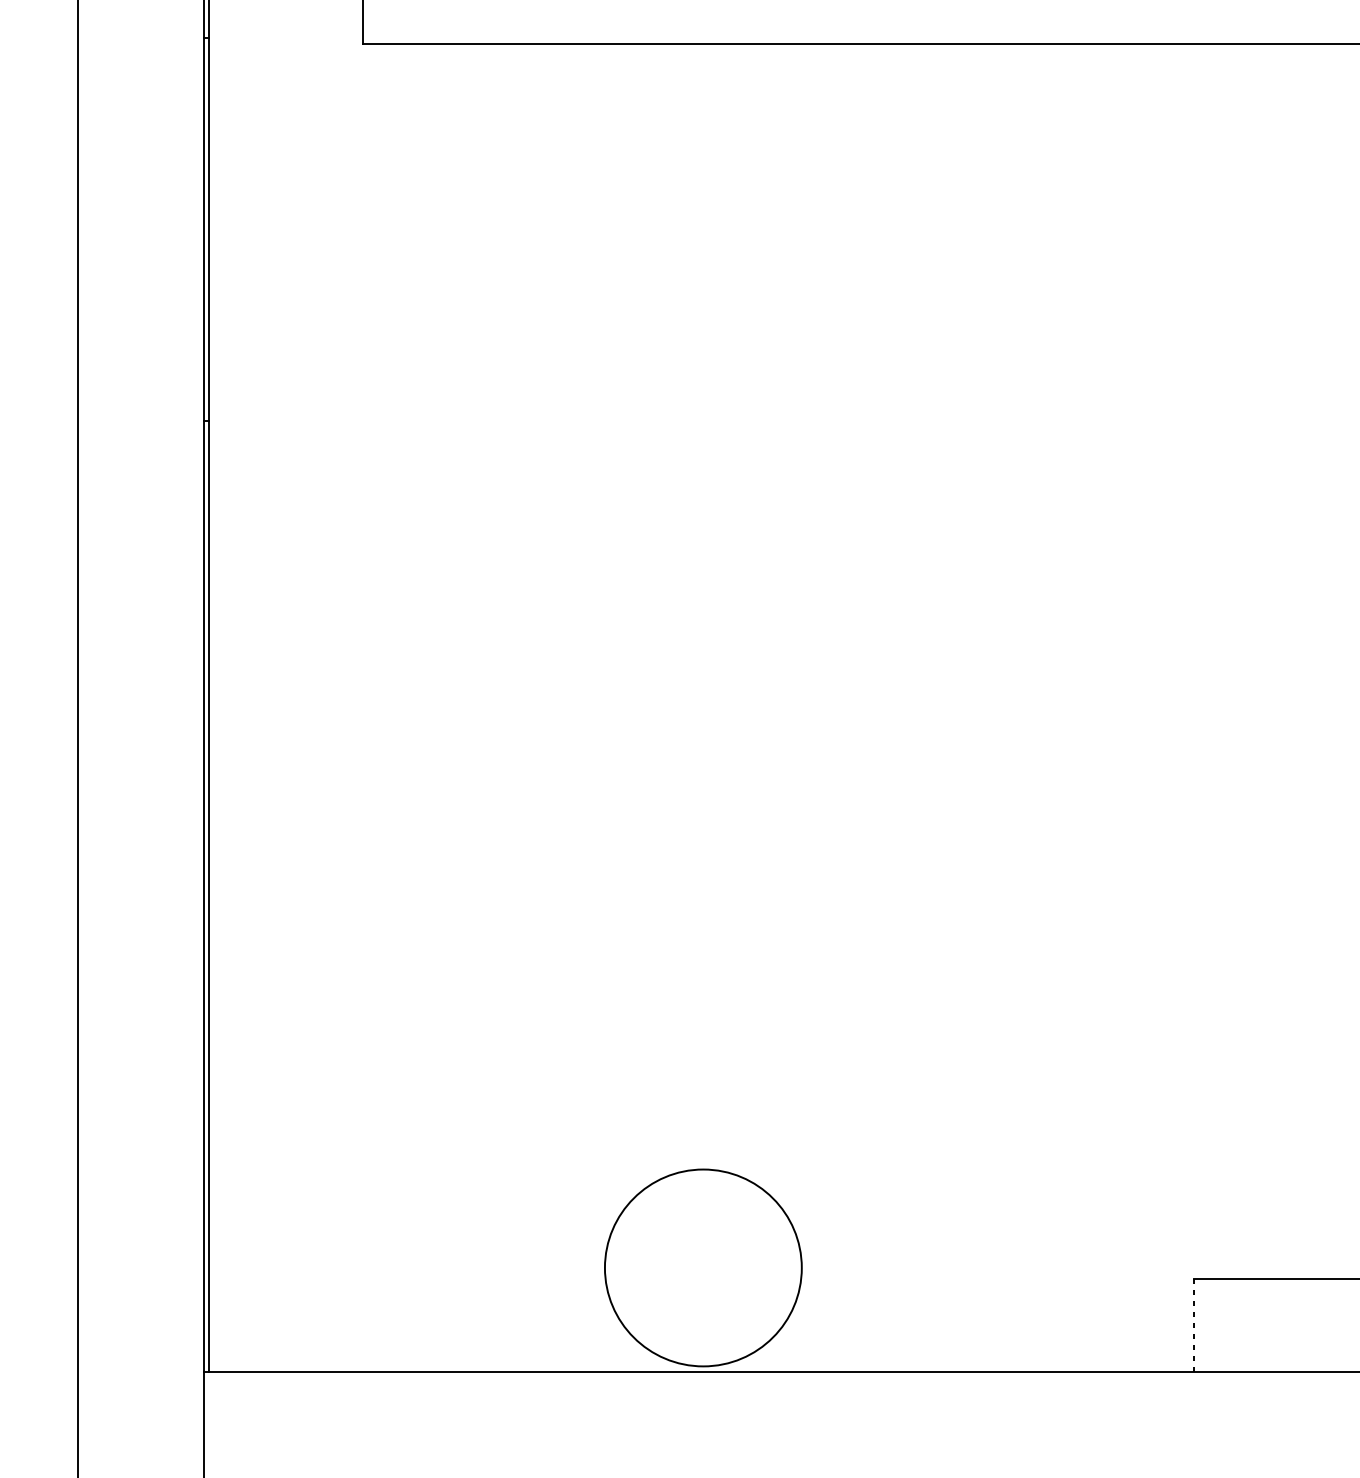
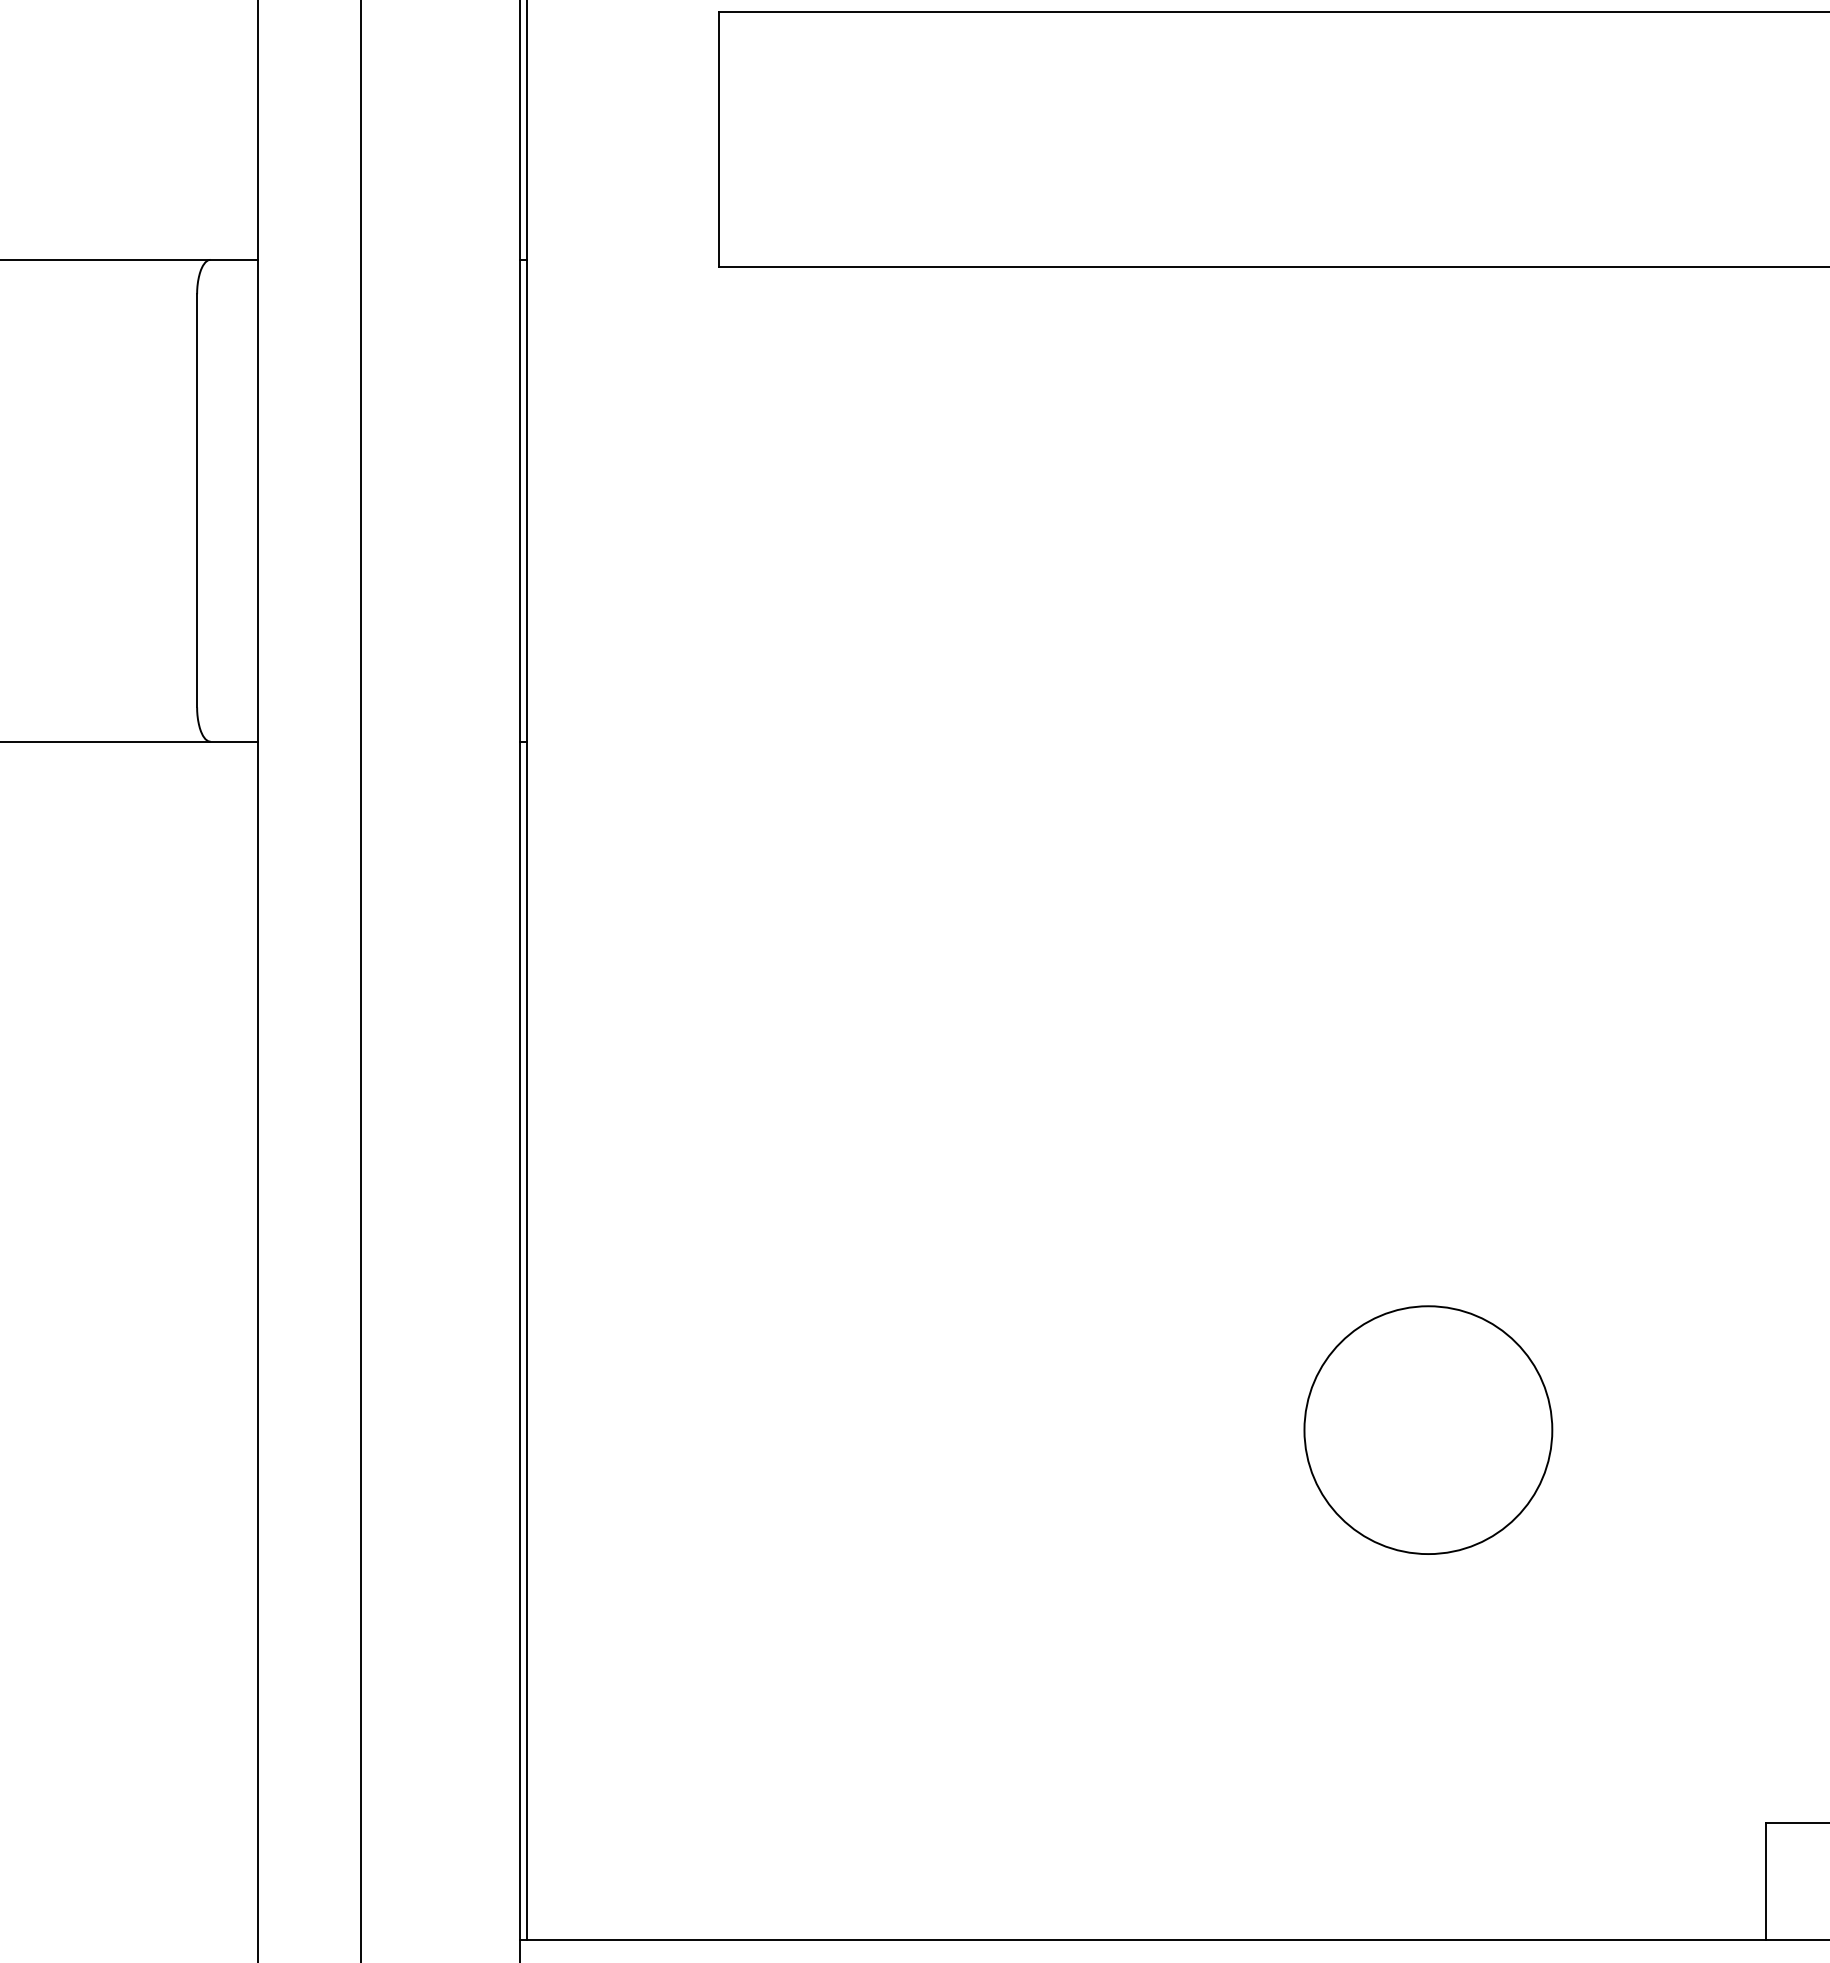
part: (703, 1267) -> (1428, 1429), moved
line: (1193, 1326) -> (1765, 1881), dashed -> solid

